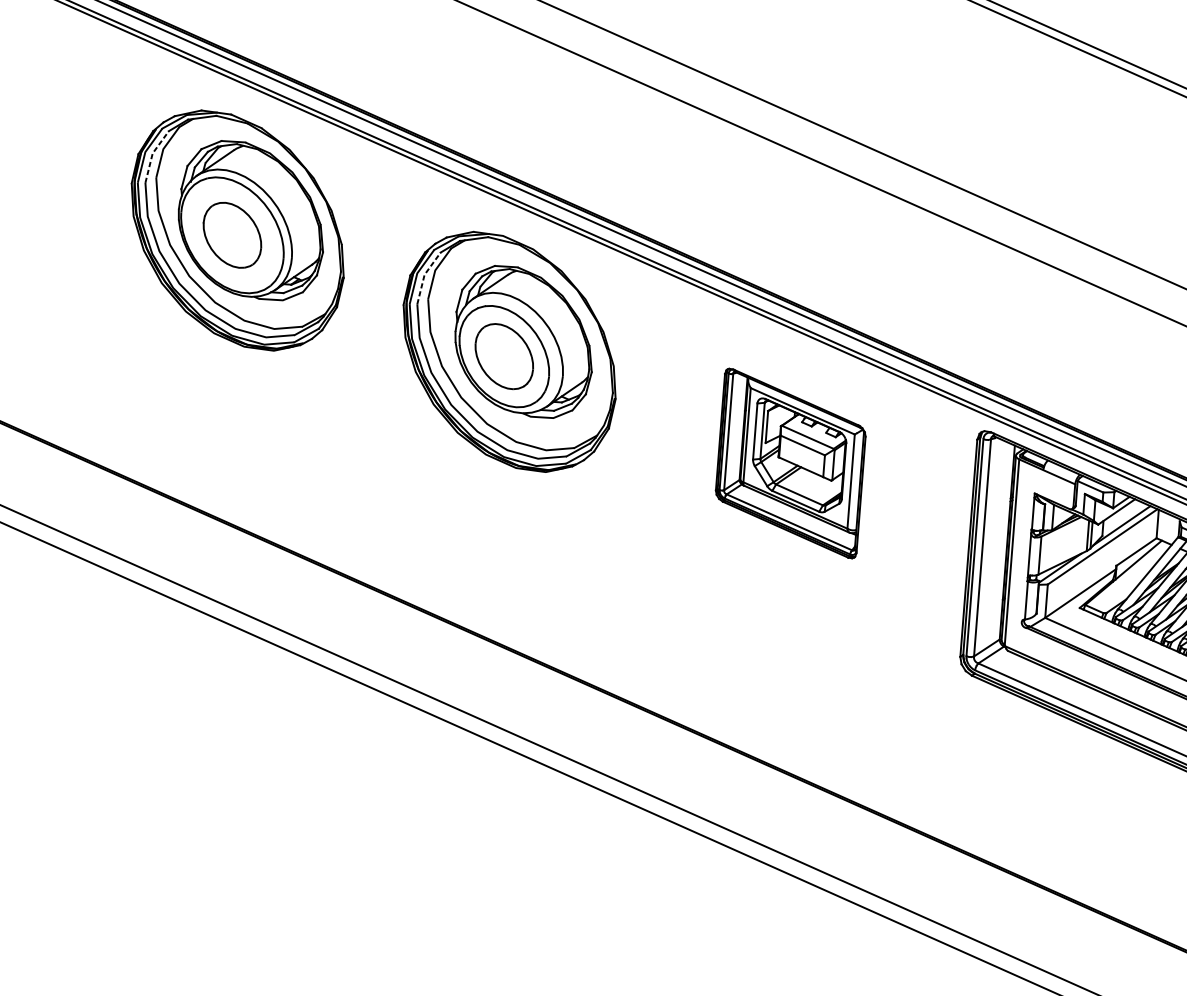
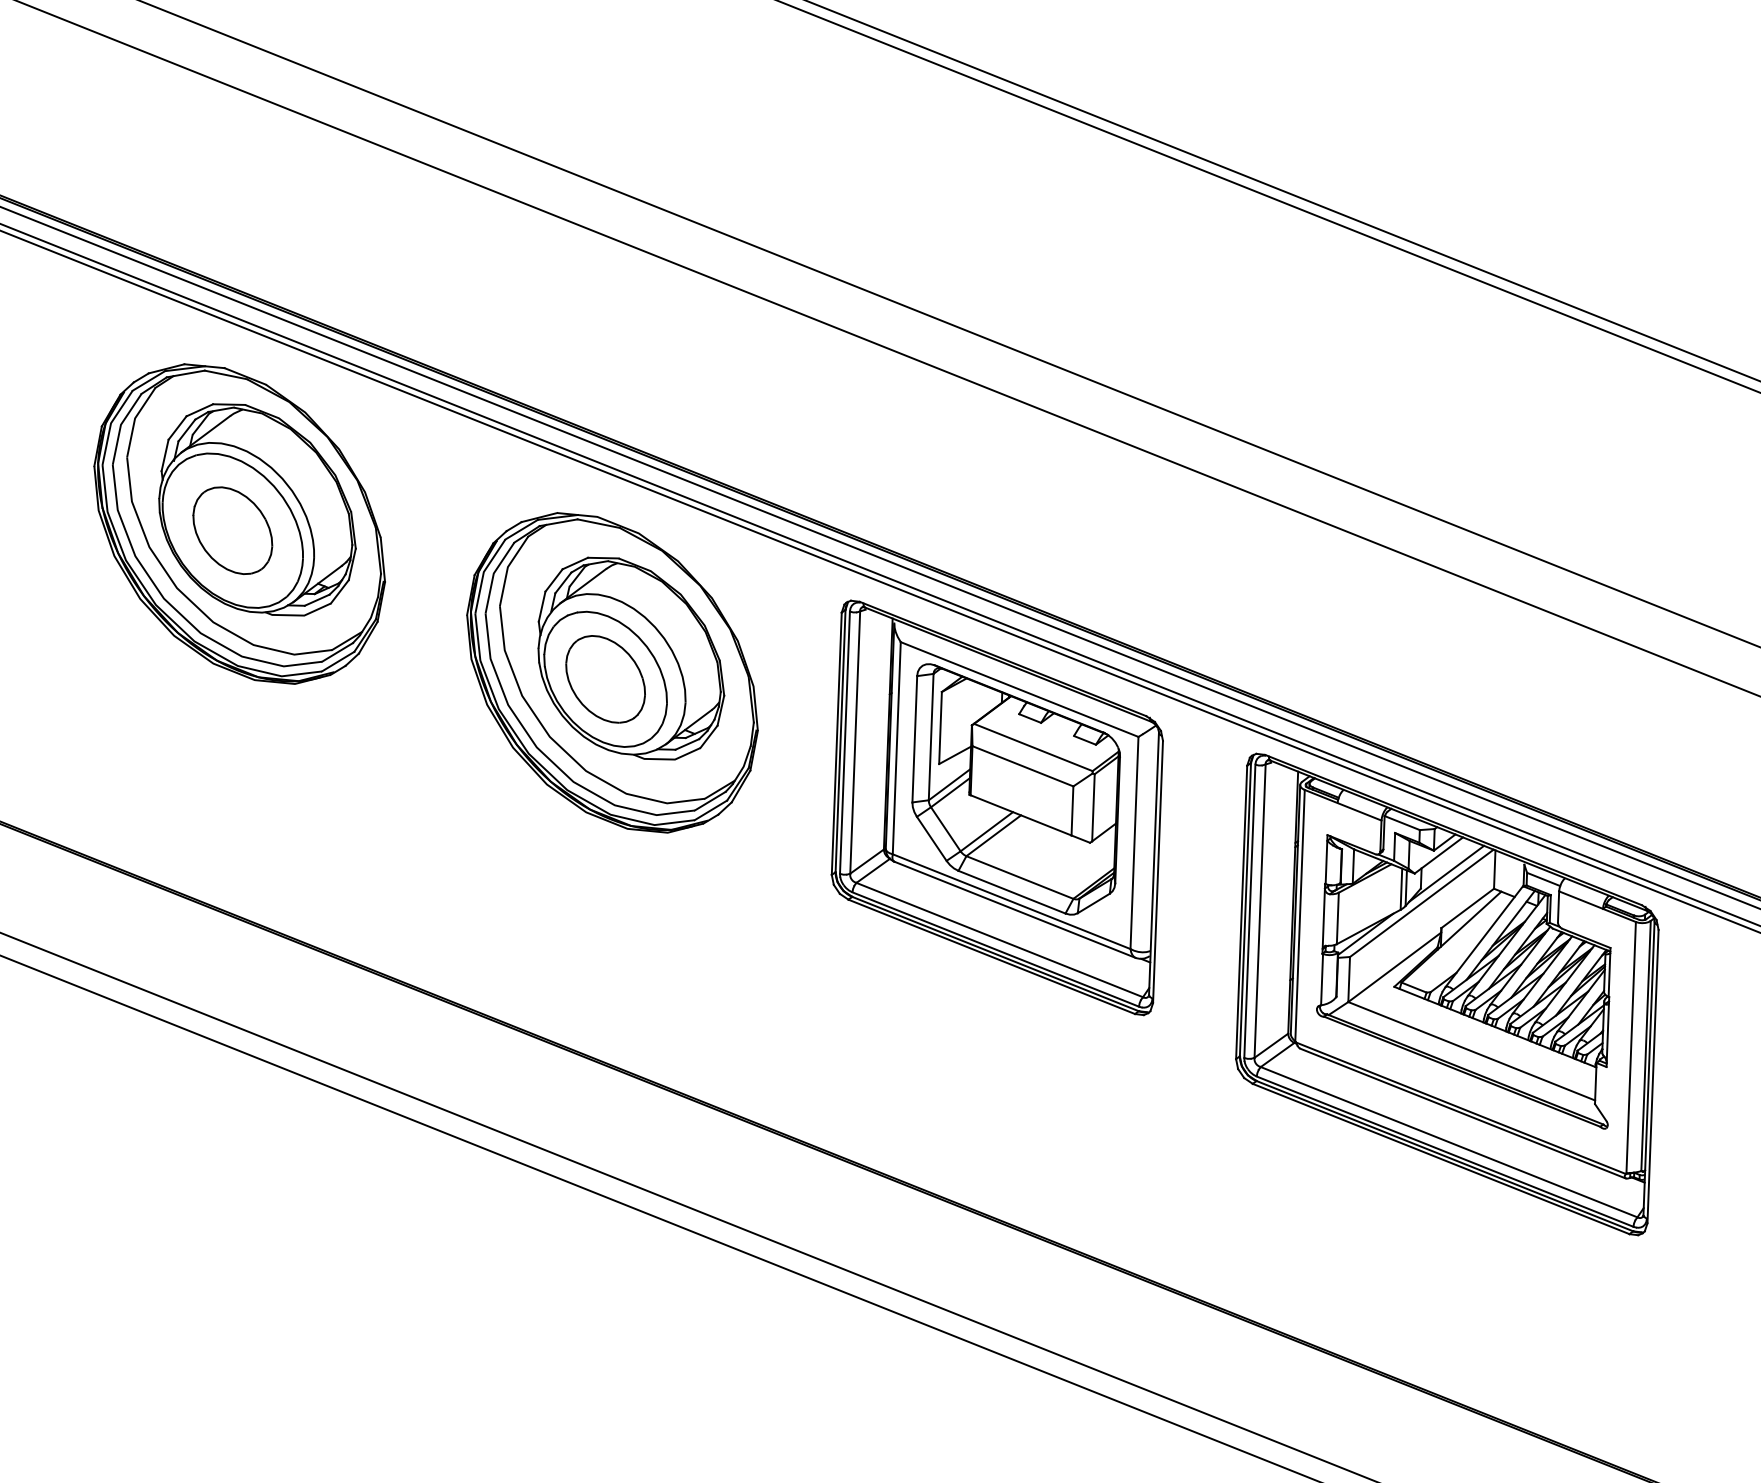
line: (152, 153) -> (120, 425), dashed -> solid
line: (424, 275) -> (493, 574), dashed -> solid
part: (790, 463) -> (996, 807), size x1.67

